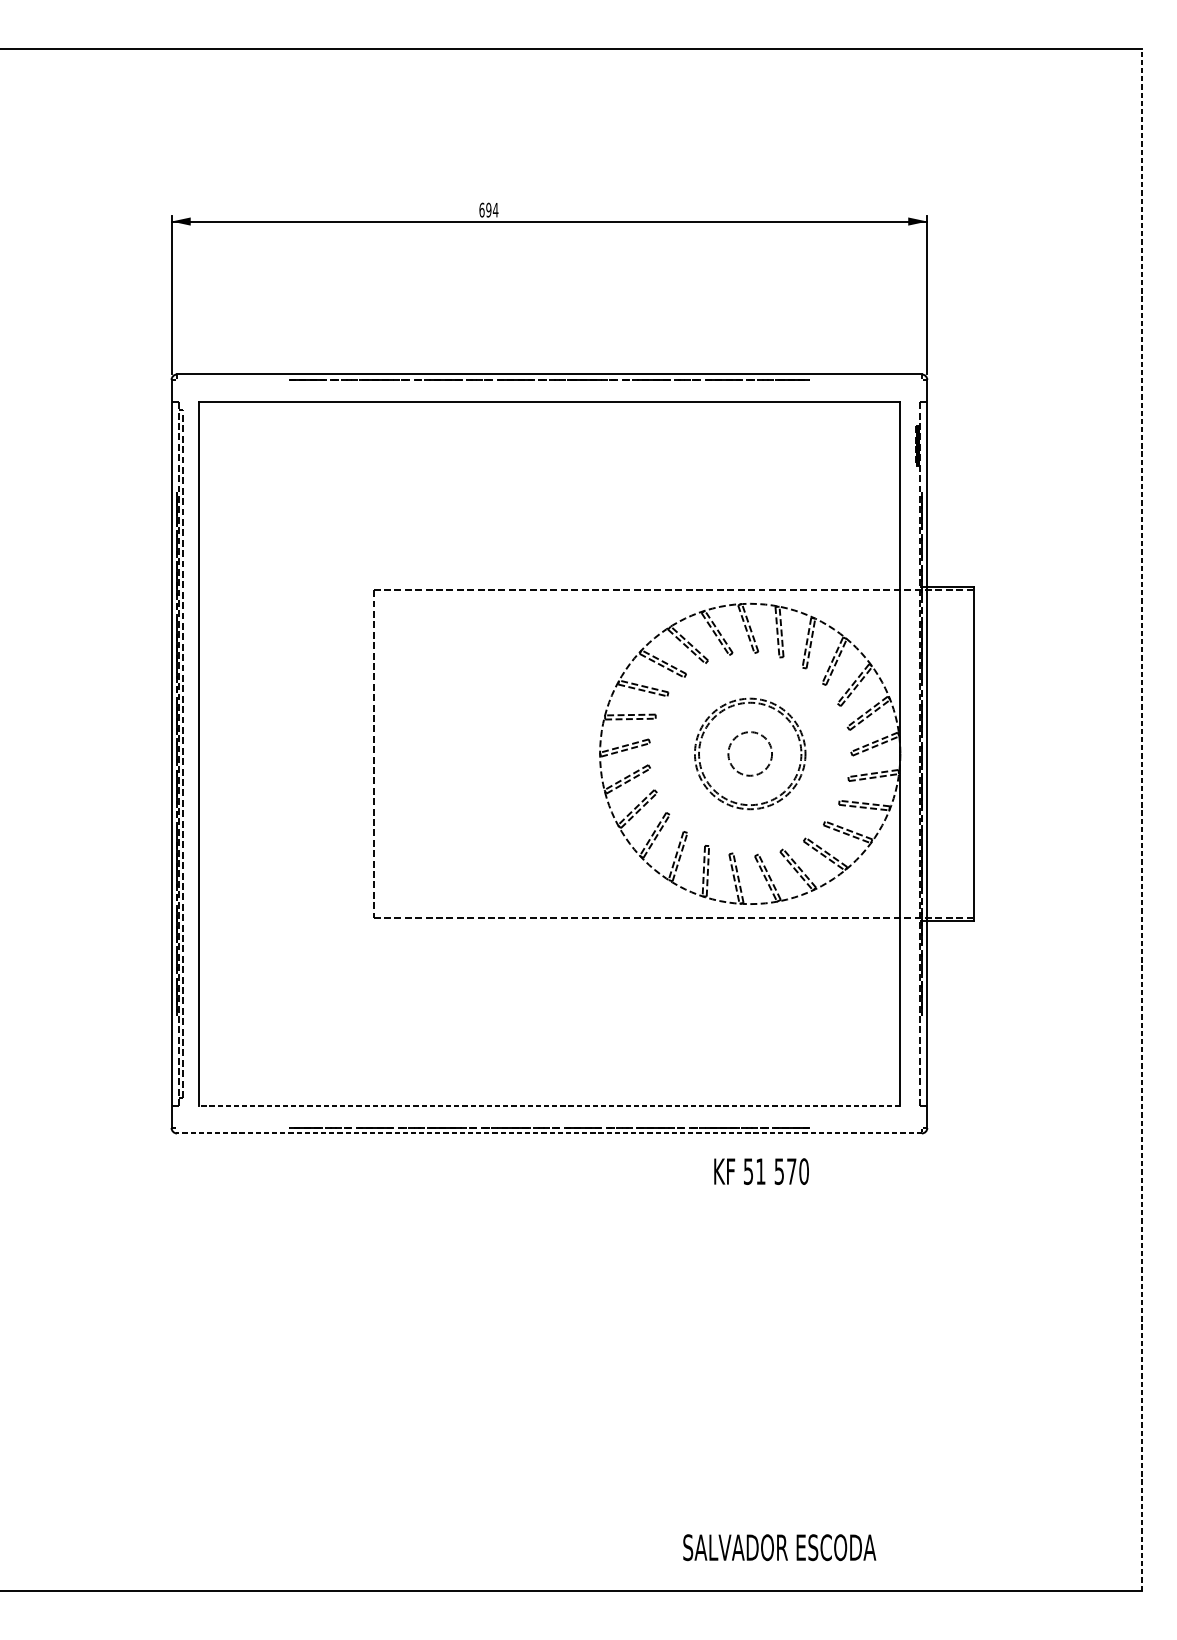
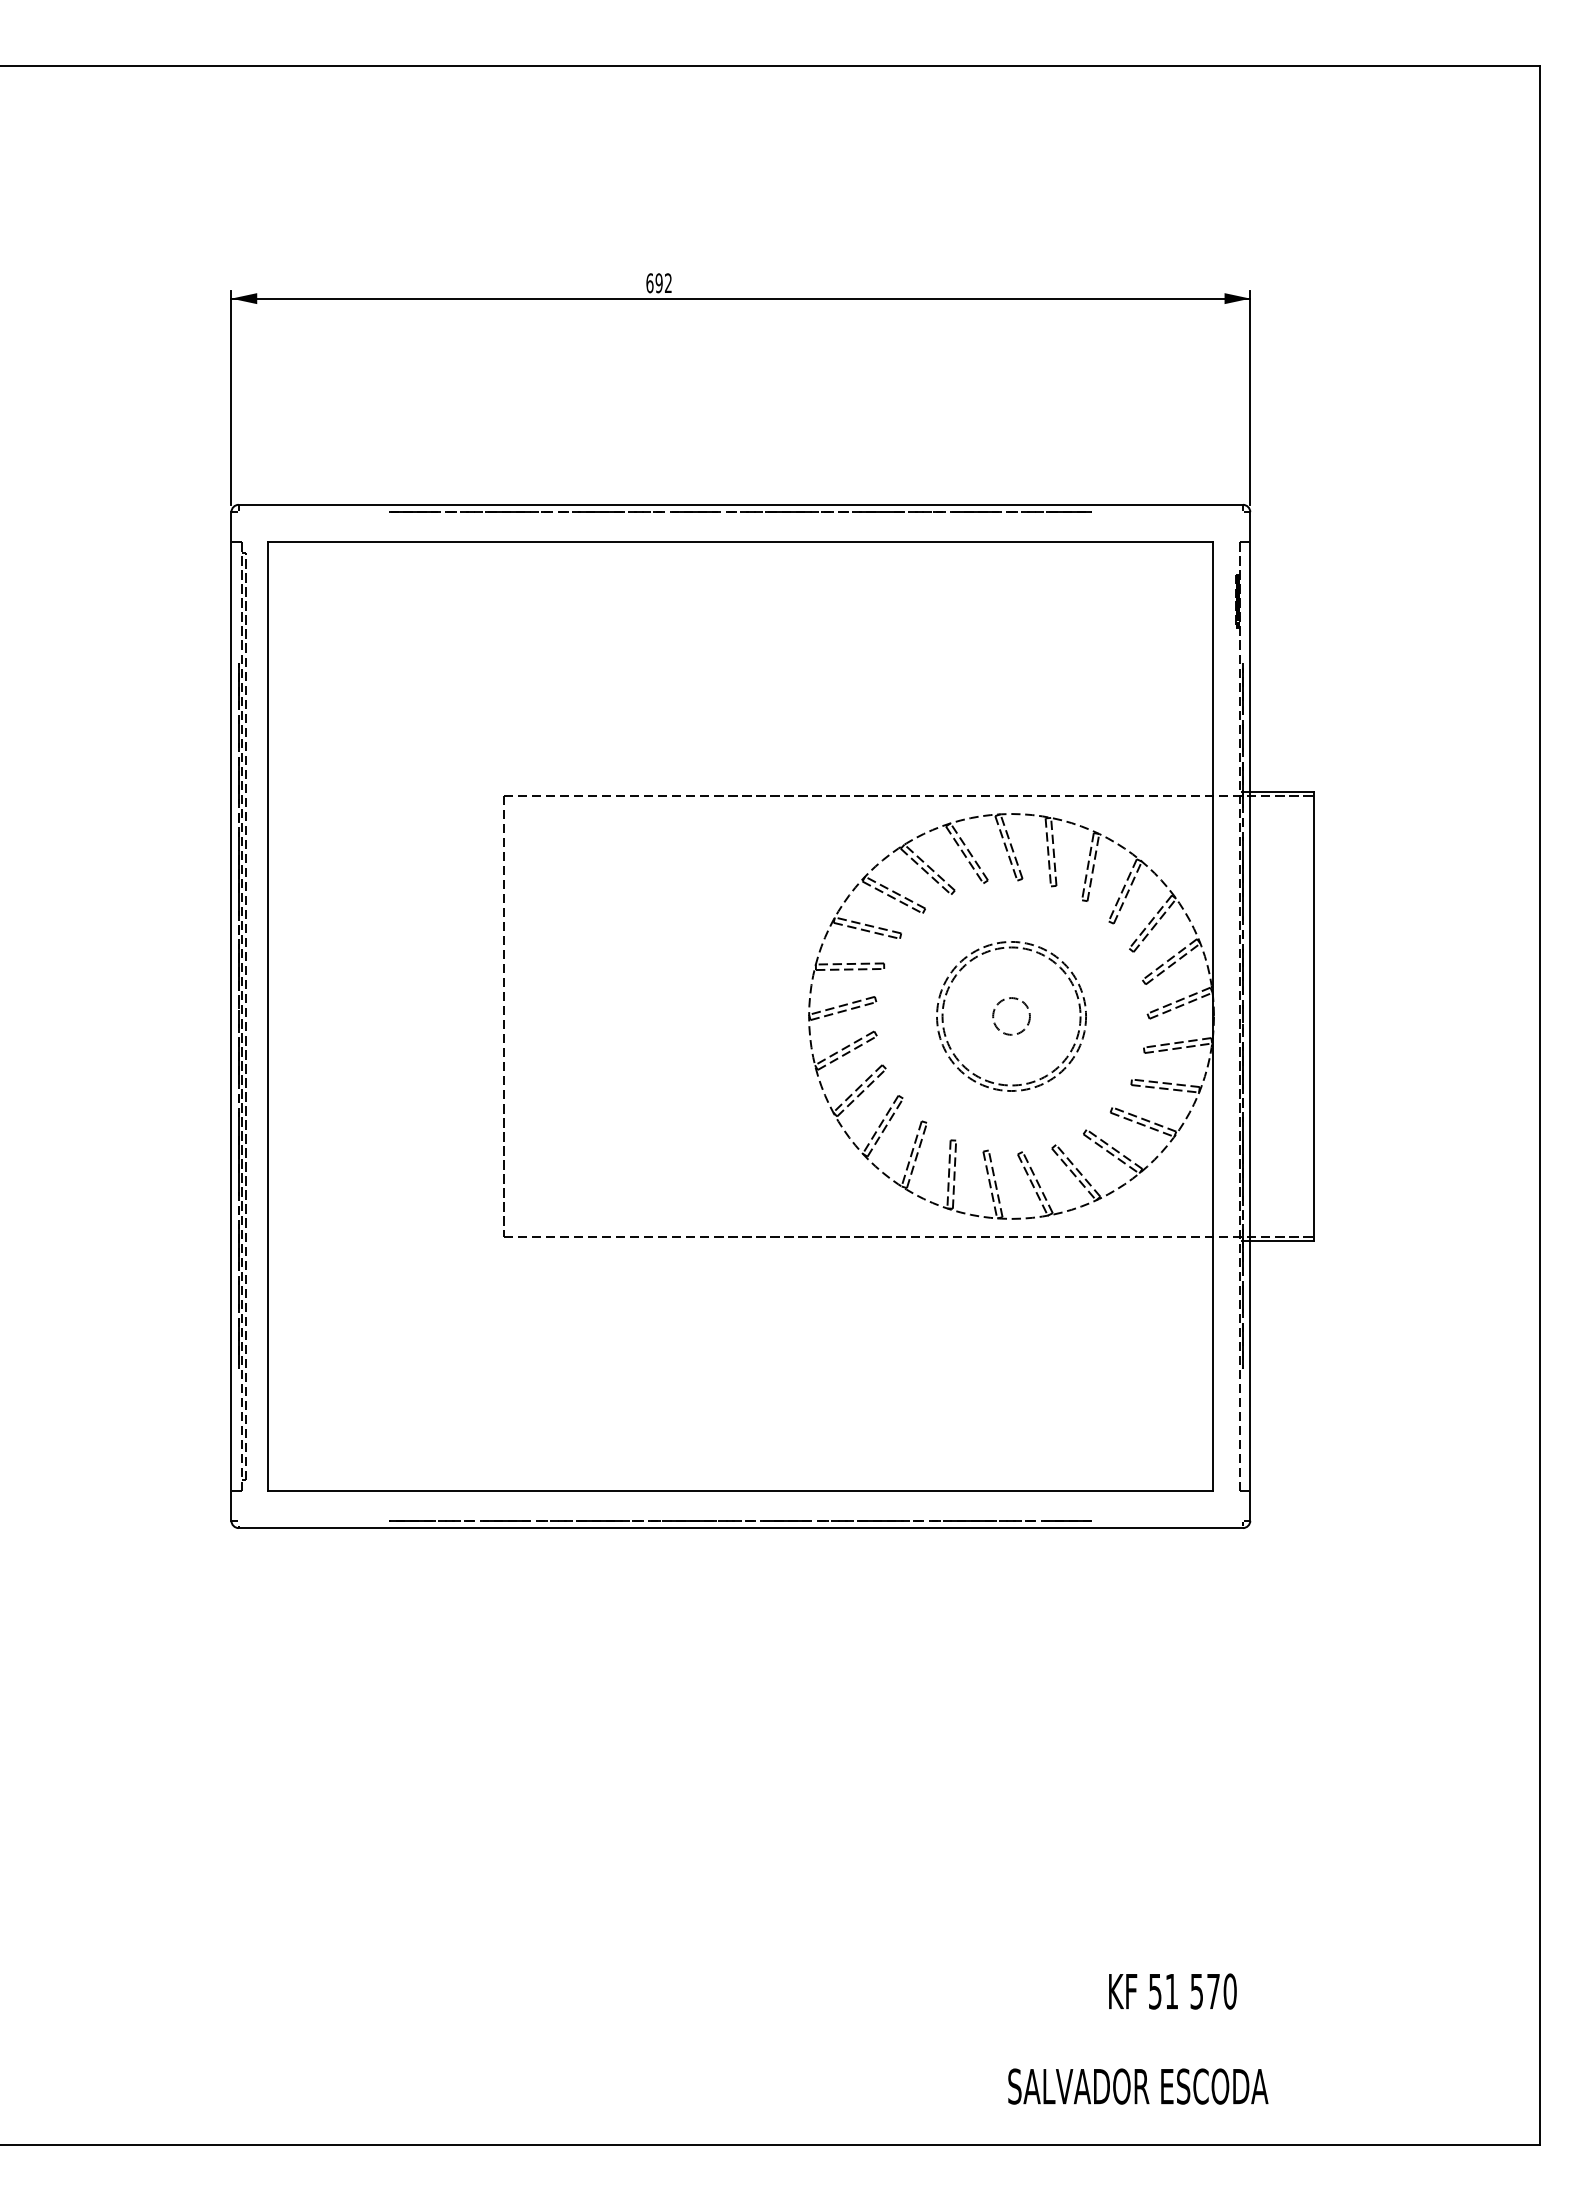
text: (495, 209) -> (668, 282), 694 -> 692
circle: (750, 753) -> (1011, 1016), size x0.62
line: (1141, 819) -> (1539, 1104), dashed -> solid
line: (549, 1106) -> (740, 1491), dashed -> solid
line: (549, 1133) -> (740, 1528), dashed -> solid
text: (761, 1171) -> (1172, 1991), moved
text: (779, 1547) -> (1138, 2086), moved

